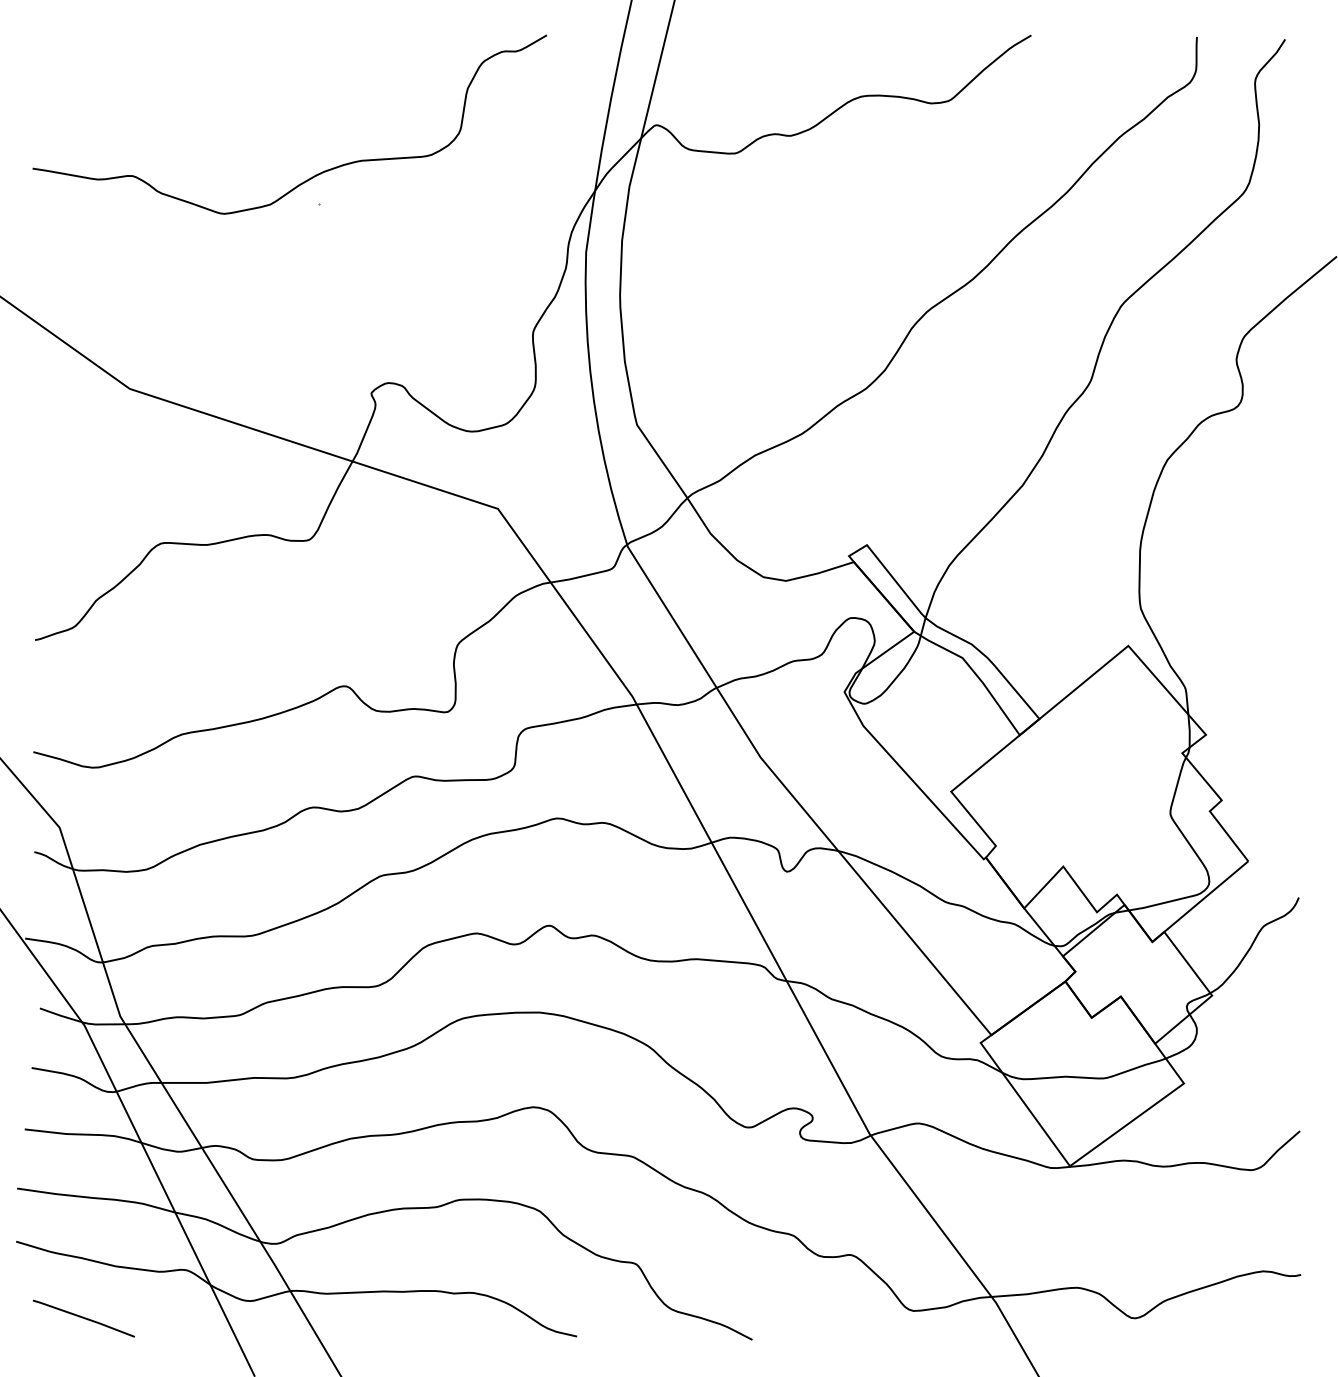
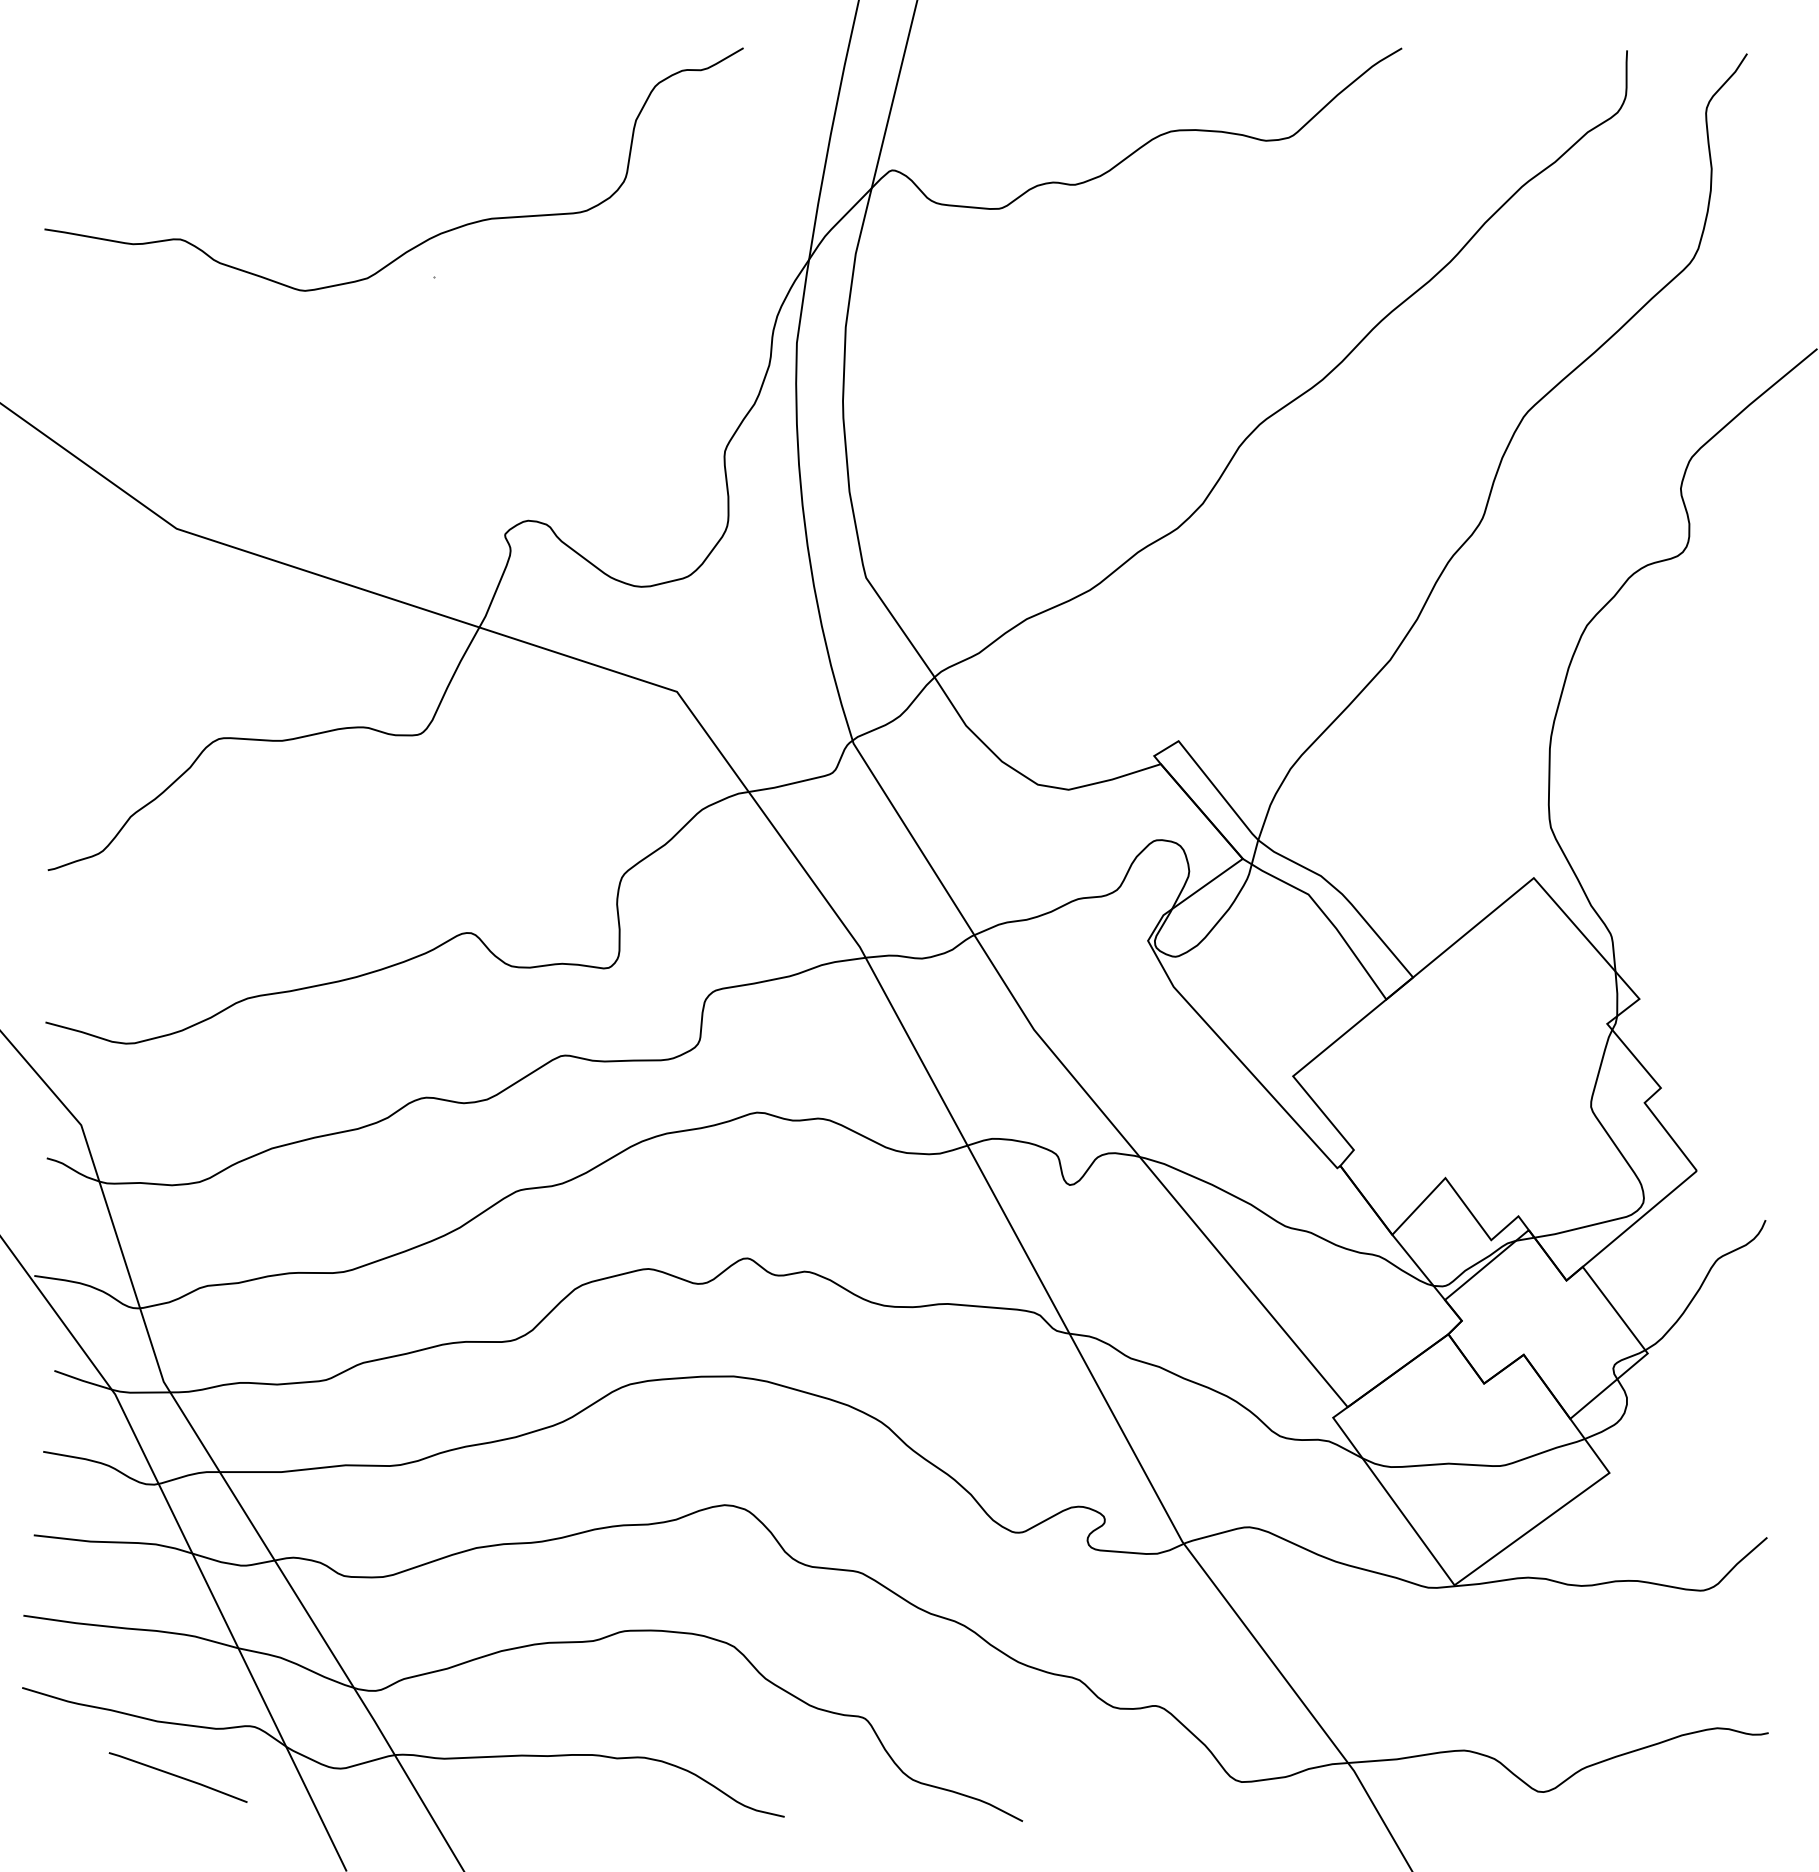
line: (83, 1318) -> (177, 1777), moved

